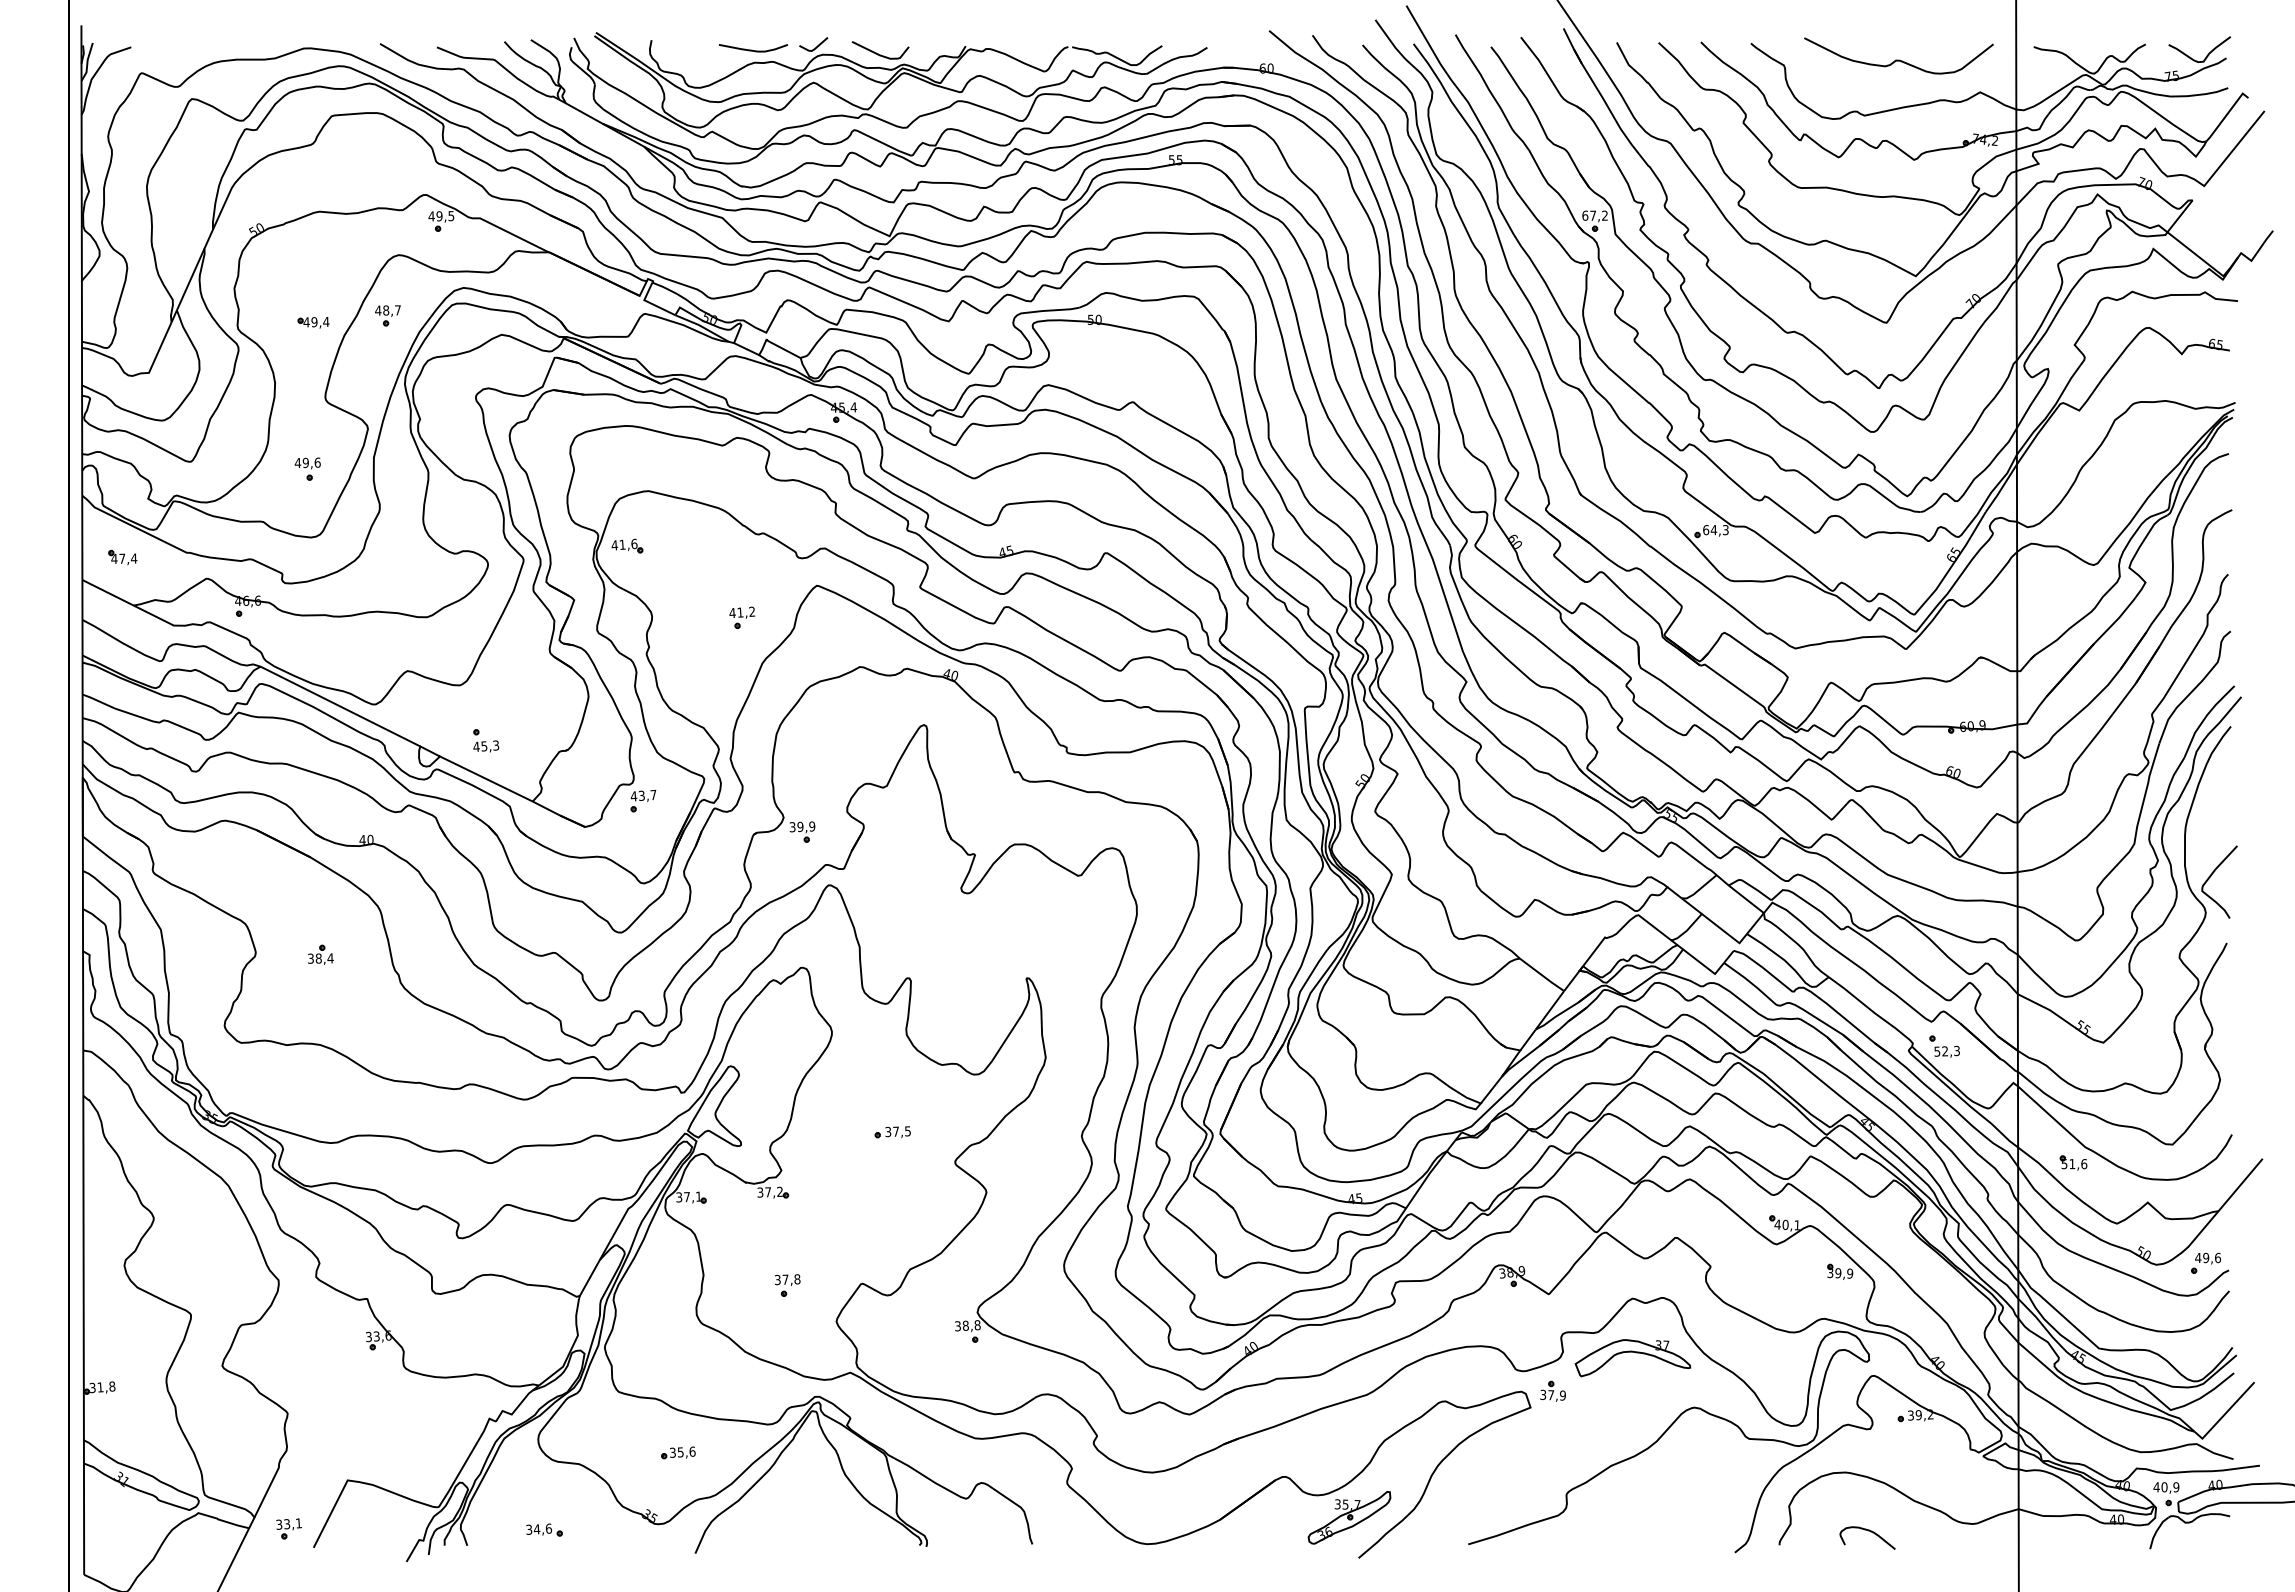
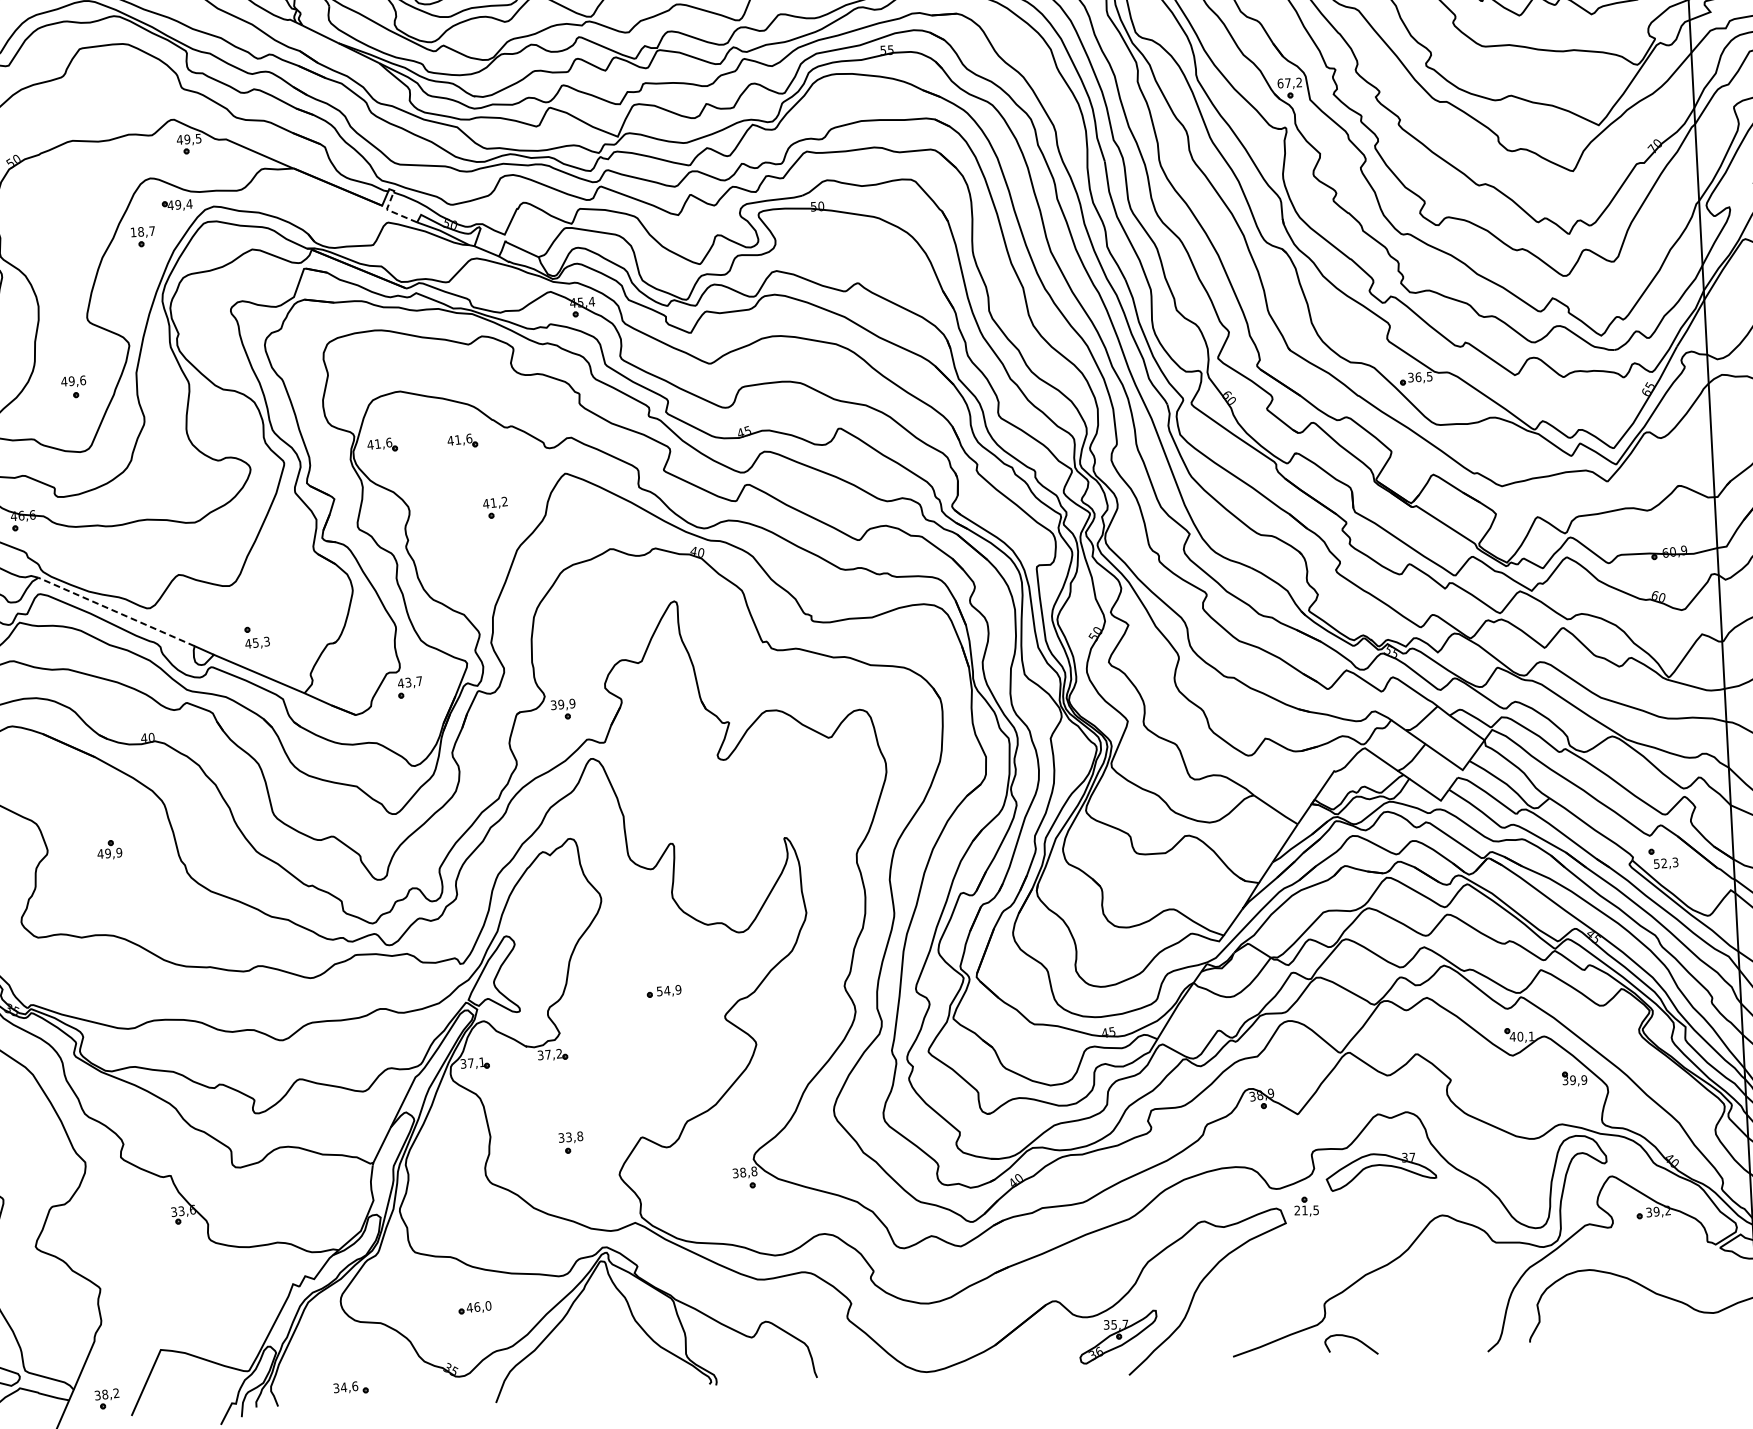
line: (650, 303) -> (392, 212), solid -> dashed
text: (378, 310) -> (133, 232), 48,7 -> 18,7
part: (313, 322) -> (177, 205), moved
text: (1715, 530) -> (1419, 377), 64,3 -> 36,5
part: (711, 545) -> (462, 440), added
line: (340, 706) -> (116, 611), solid -> dashed
text: (320, 958) -> (109, 853), 38,4 -> 49,9
text: (897, 1131) -> (668, 990), 37,5 -> 54,9
text: (785, 1279) -> (568, 1137), 37,8 -> 33,8
text: (1552, 1395) -> (1306, 1210), 37,9 -> 21,5
text: (682, 1451) -> (478, 1306), 35,6 -> 46,0
text: (292, 1523) -> (110, 1393), 33,1 -> 38,2
curve: (1870, 1532) -> (1353, 1339), moved

